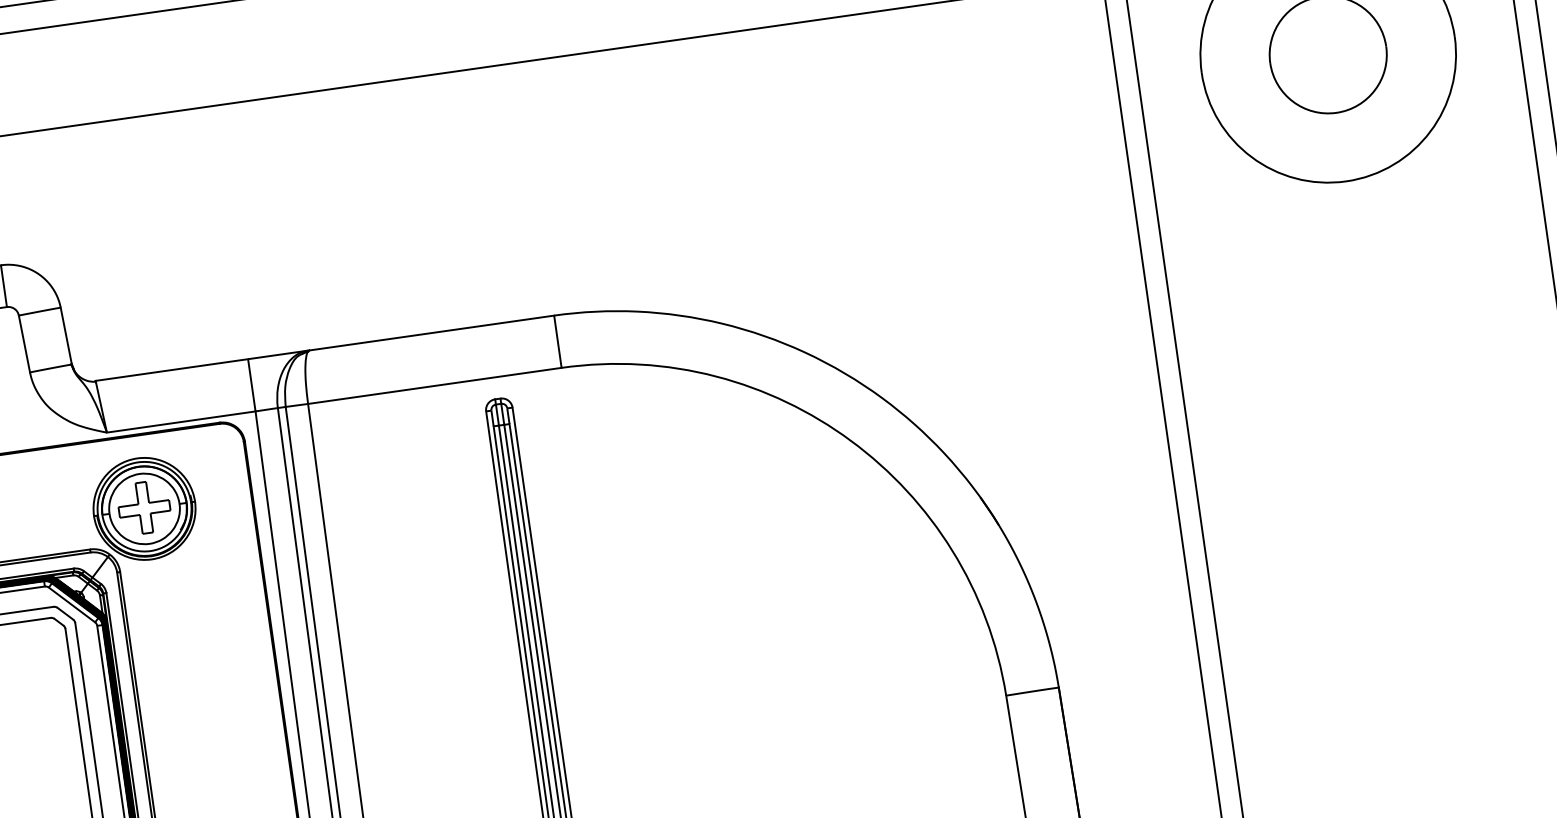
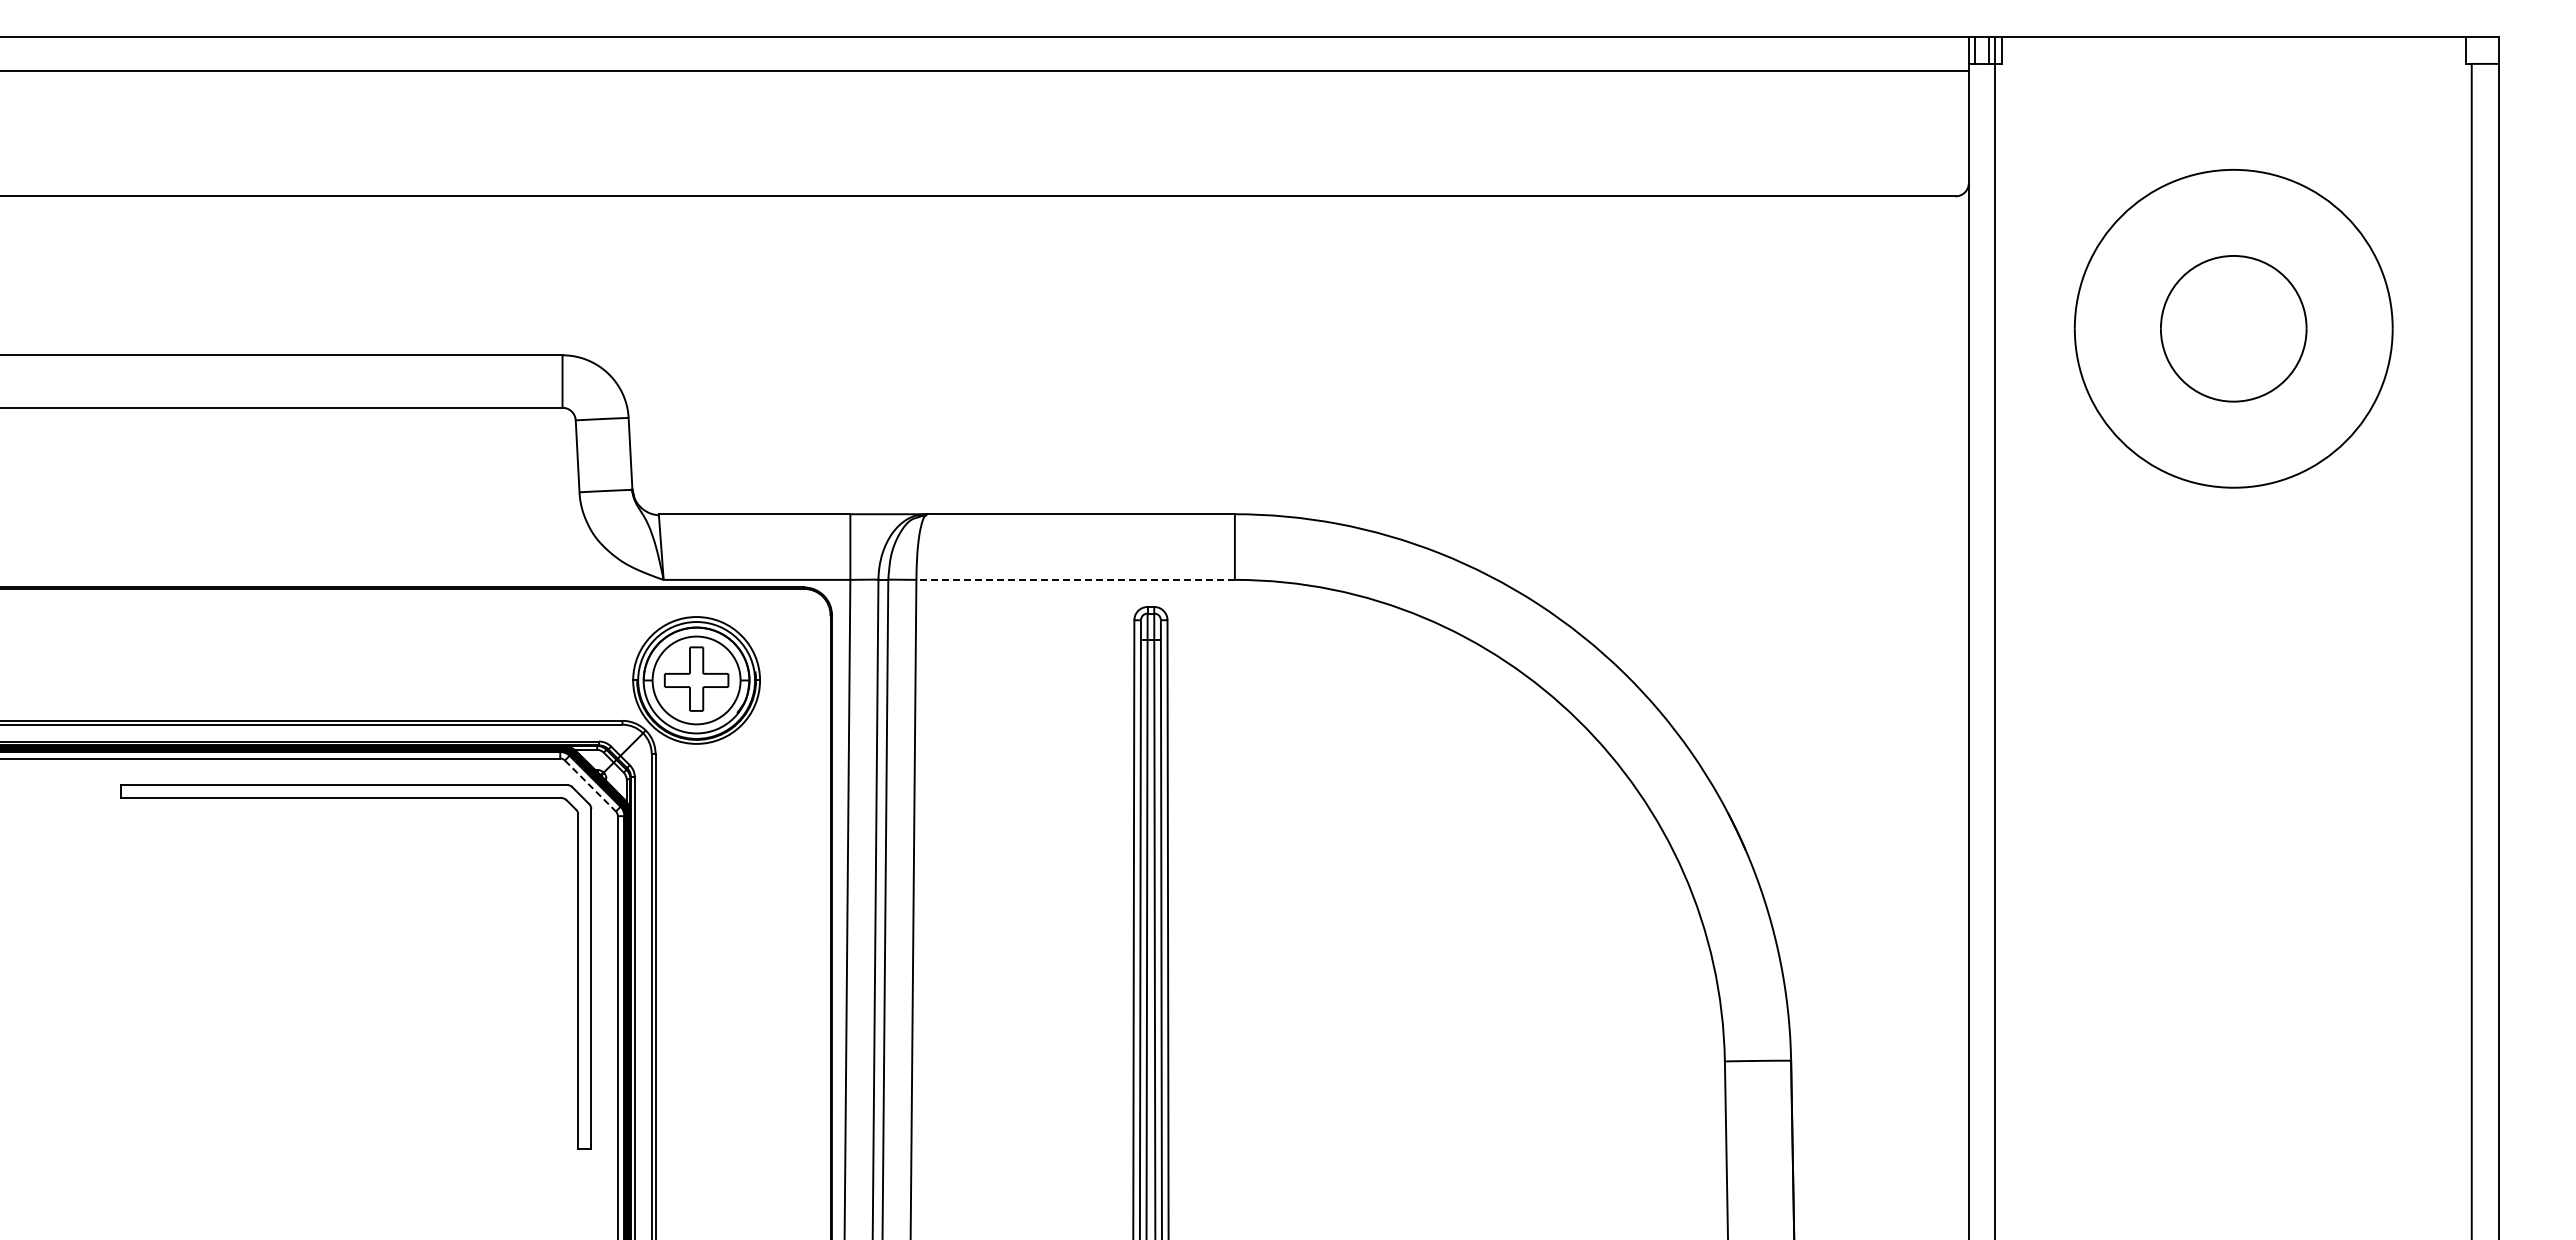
line: (434, 385) -> (1075, 579), solid -> dashed
line: (72, 605) -> (590, 786), solid -> dashed

